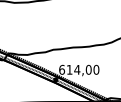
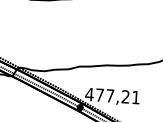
text: (78, 69) -> (111, 95), 614,00 -> 477,21

